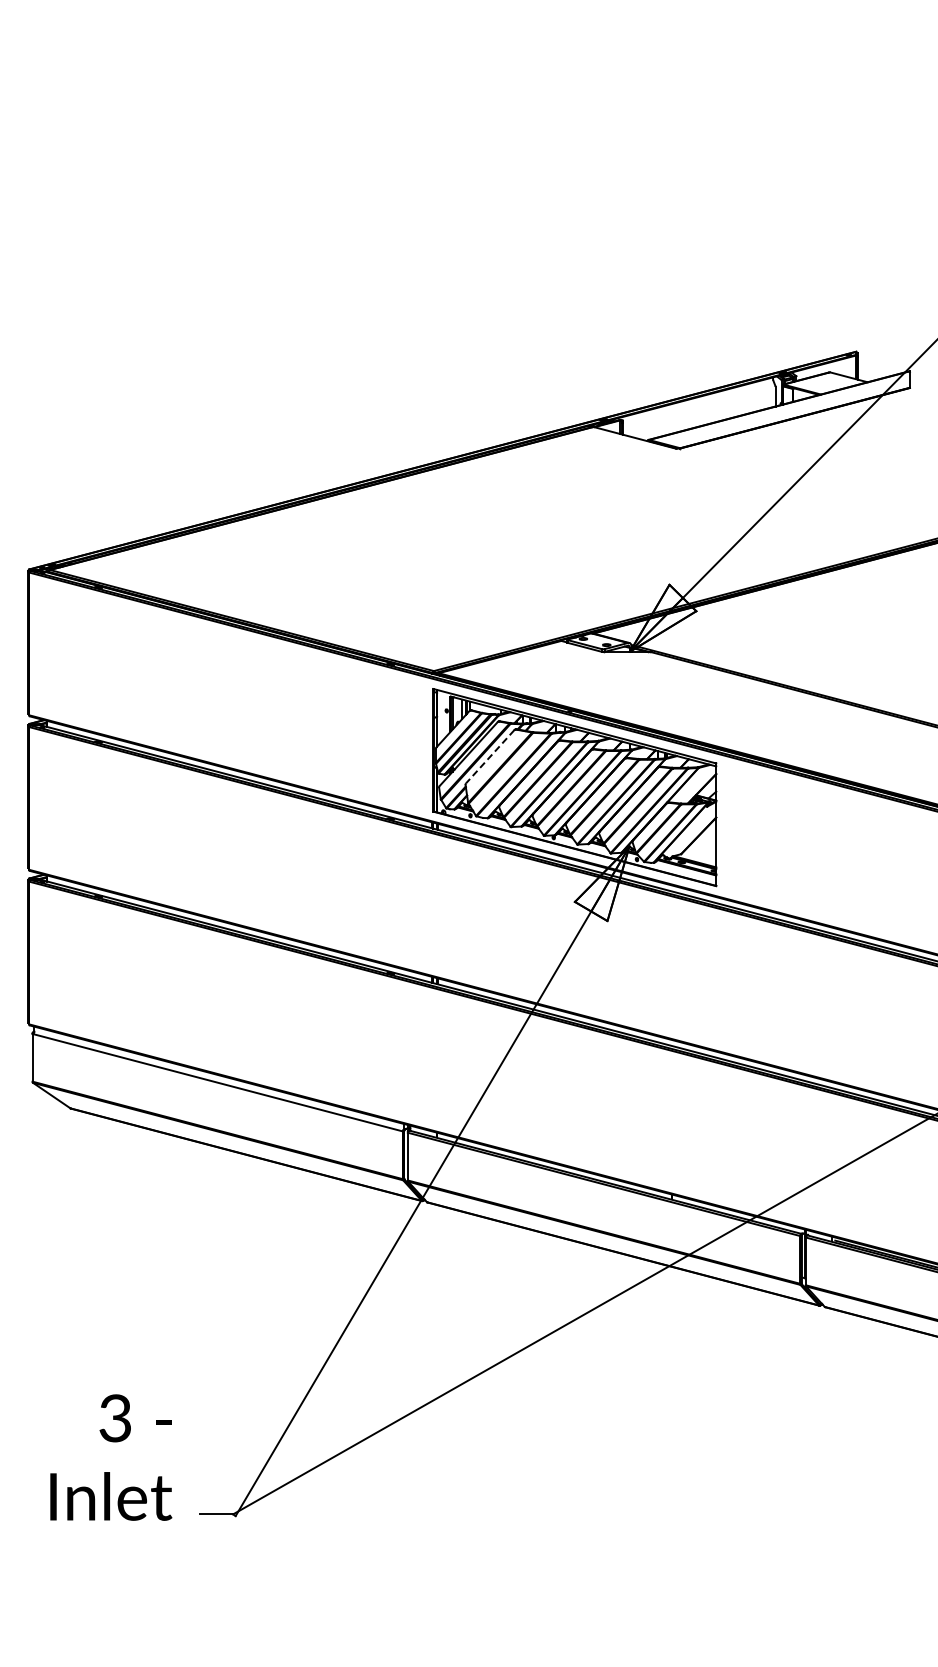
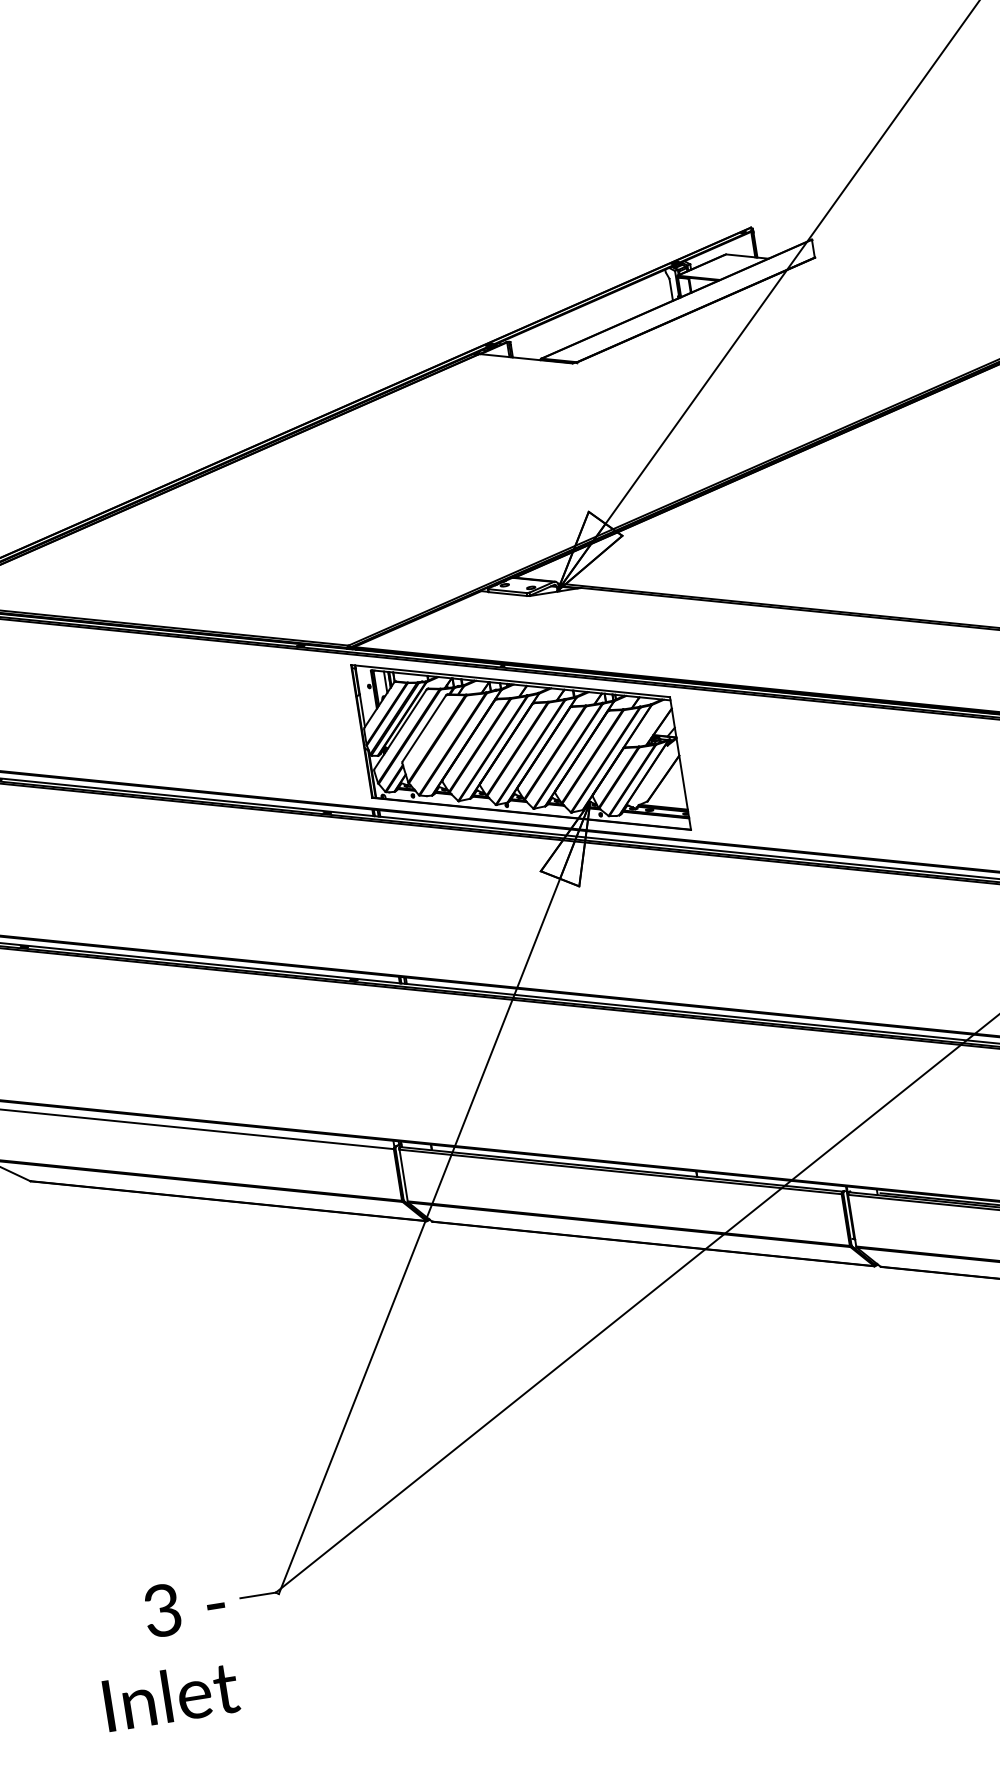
line: (490, 756) -> (424, 728), dashed -> solid
text: (111, 1457) -> (165, 1653), moved

